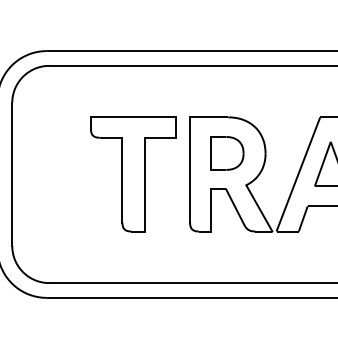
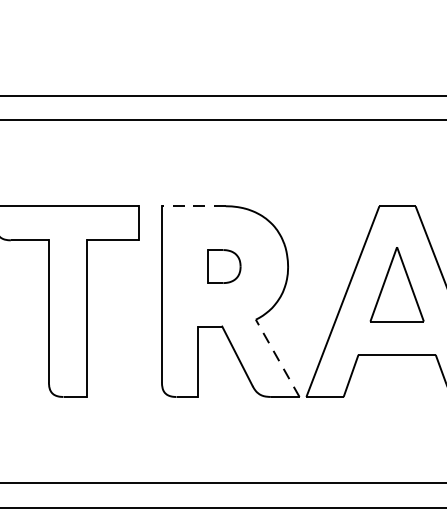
line: (209, 117) -> (194, 206), solid -> dashed
part: (227, 153) -> (224, 266), size x0.6
line: (259, 208) -> (277, 358), solid -> dashed

